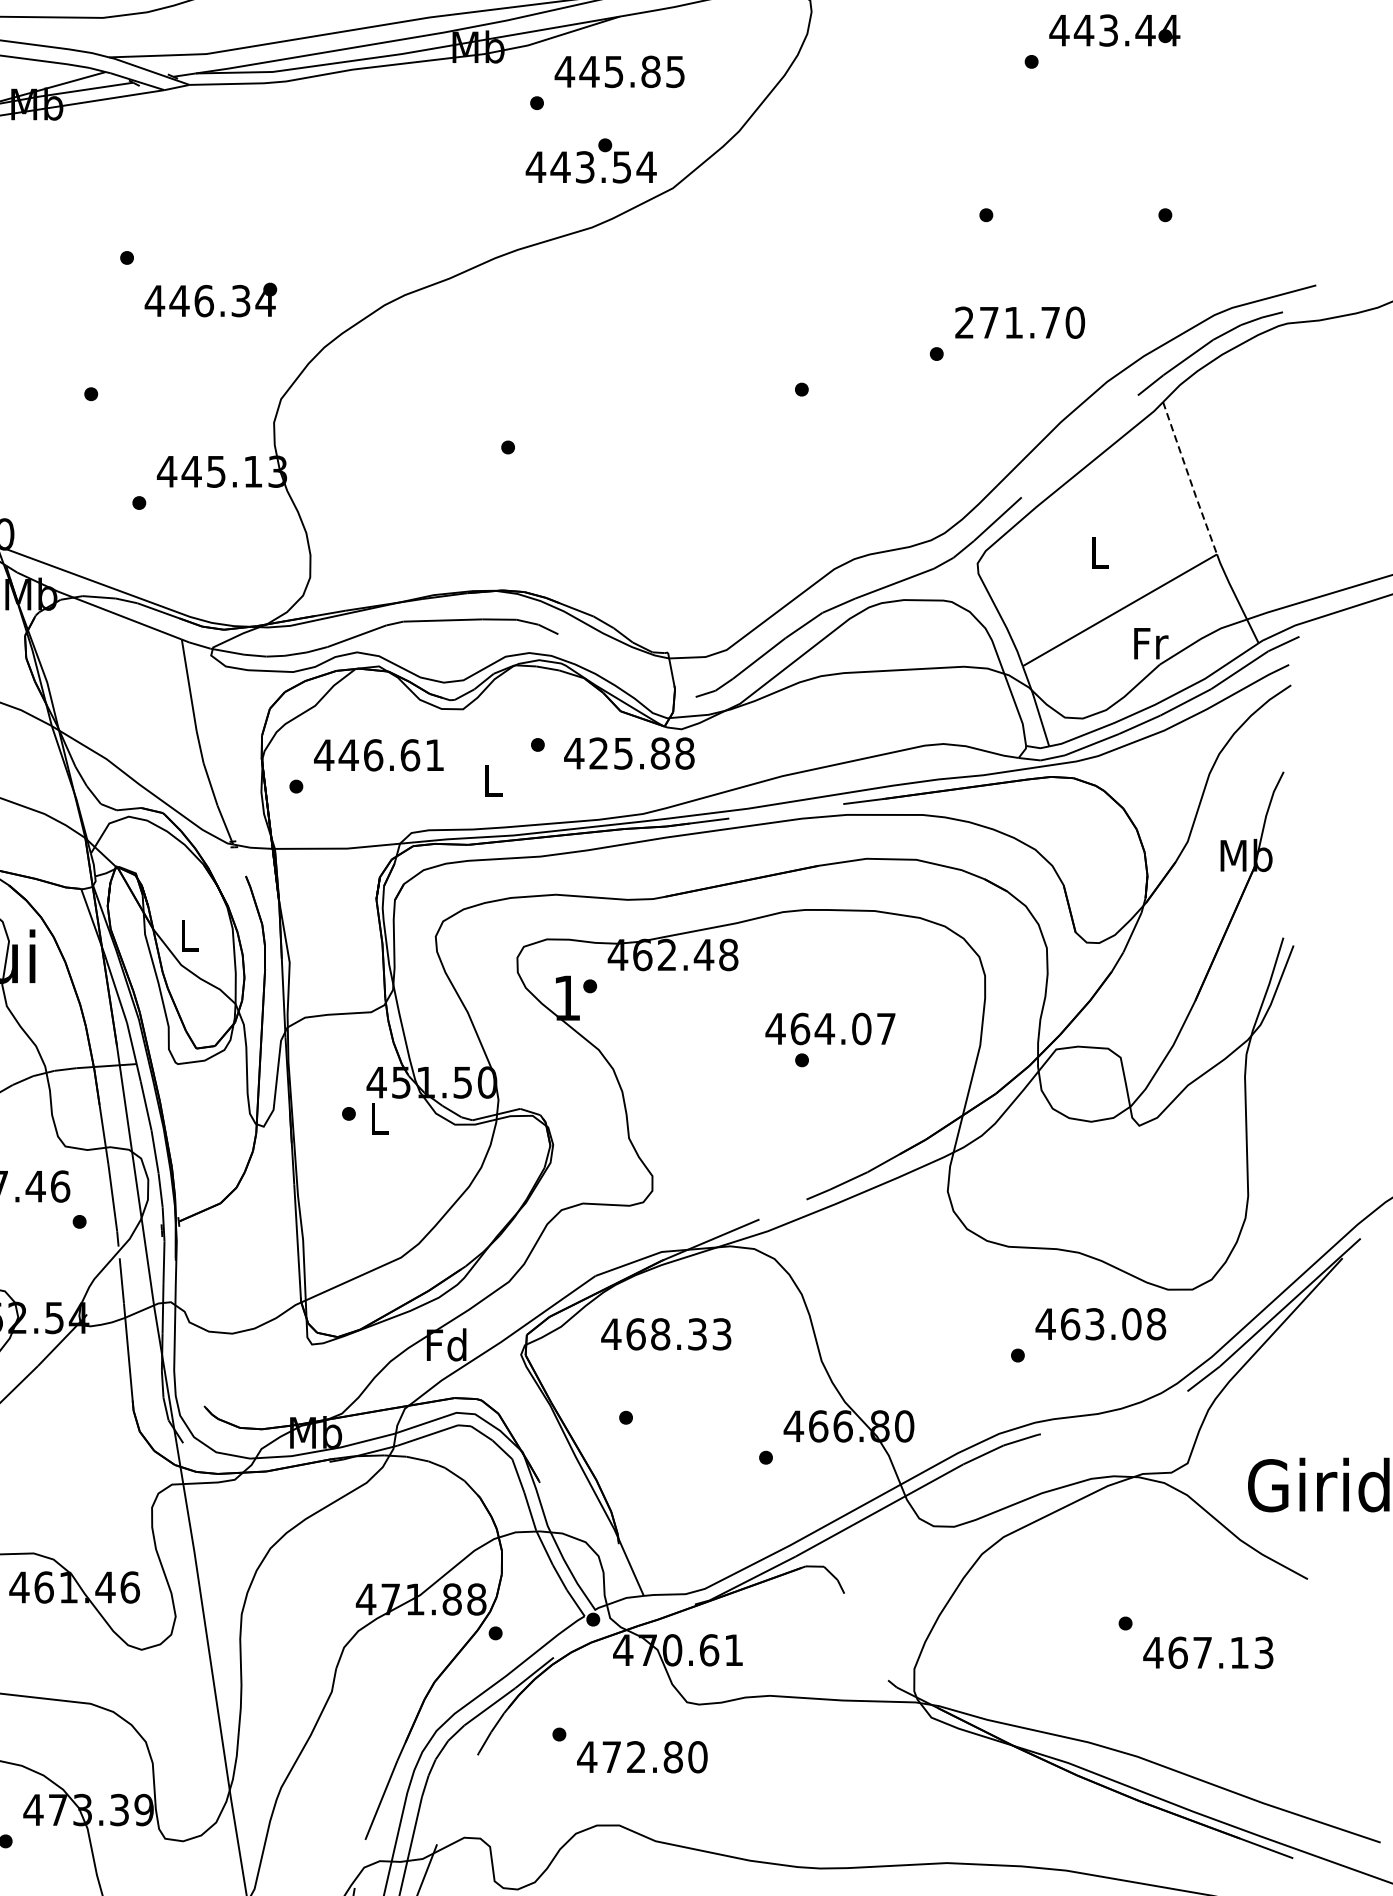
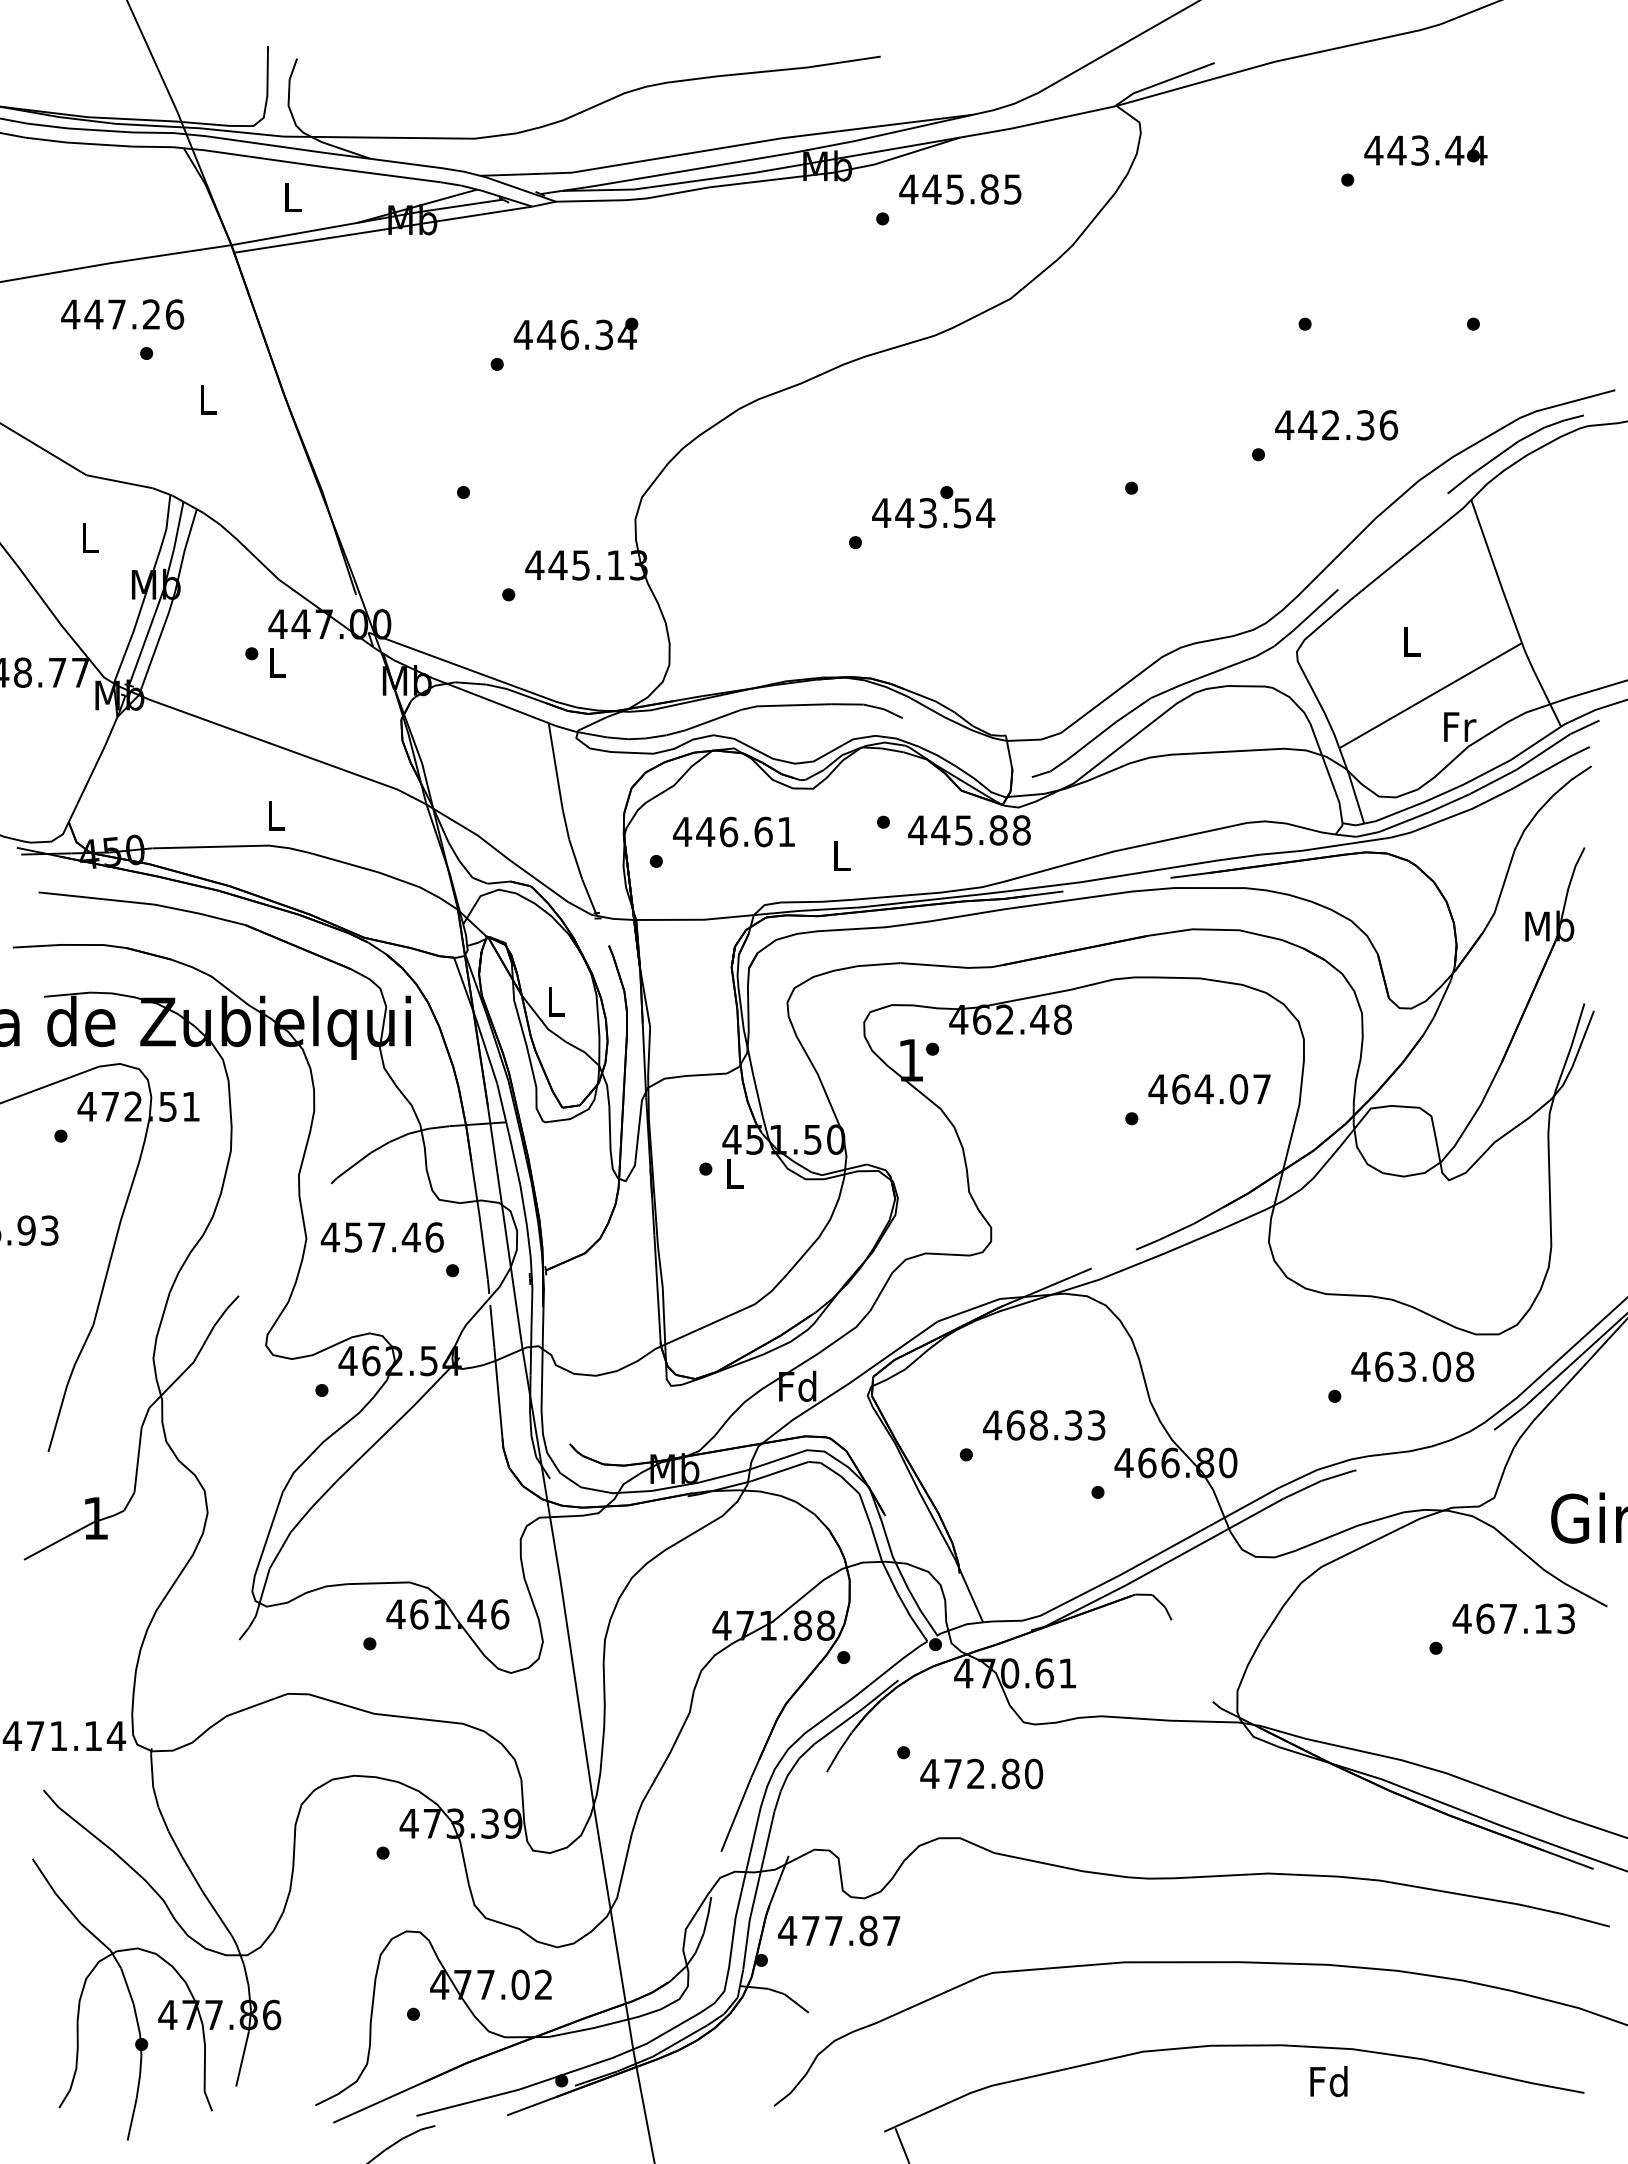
text: (591, 161) -> (933, 507), moved
text: (210, 299) -> (575, 333), moved
text: (1019, 322) -> (1336, 425), 271.70 -> 442.36
line: (1189, 479) -> (1496, 572), dashed -> solid
text: (598, 753) -> (940, 830), 425.88 -> 445.88
text: (830, 1029) -> (1209, 1089), moved
text: (666, 1334) -> (1044, 1425), moved
text: (1207, 1652) -> (1513, 1618), moved

